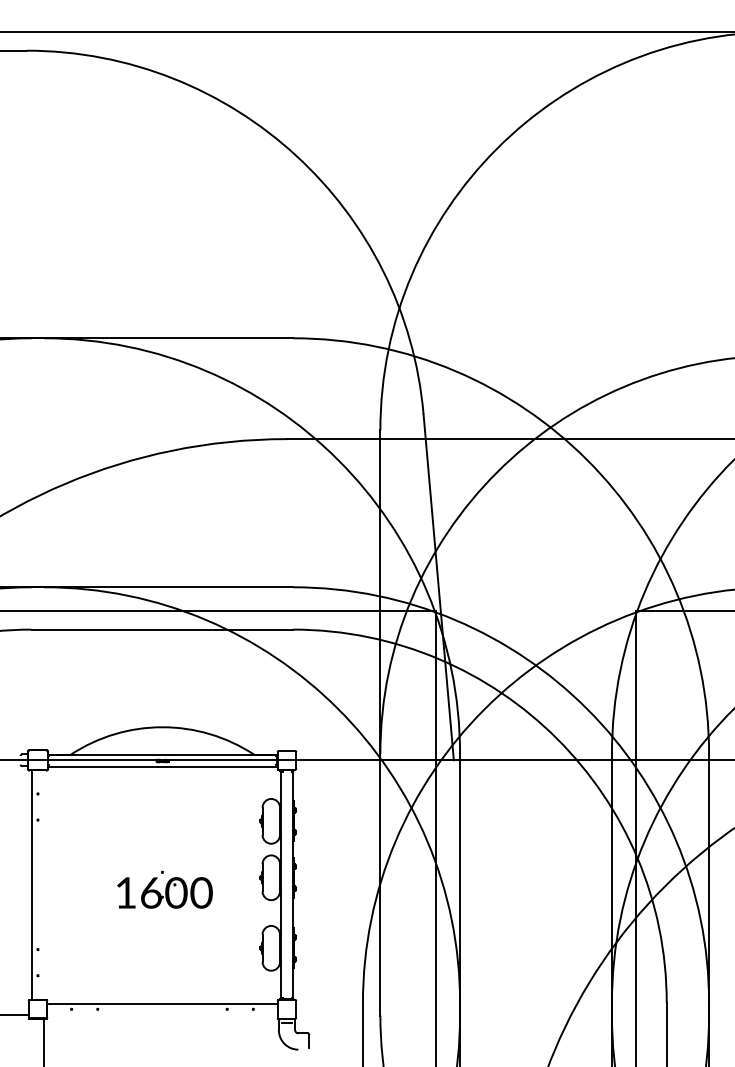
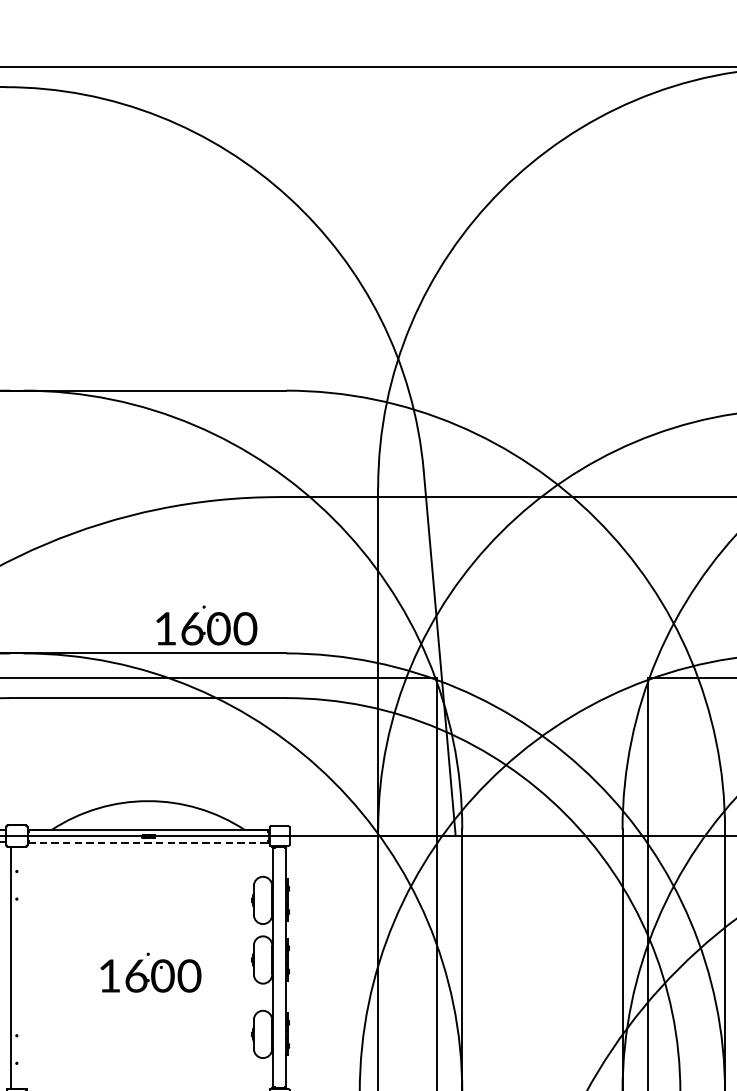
part: (217, 560) -> (206, 625), added
line: (162, 767) -> (148, 843), solid -> dashed

